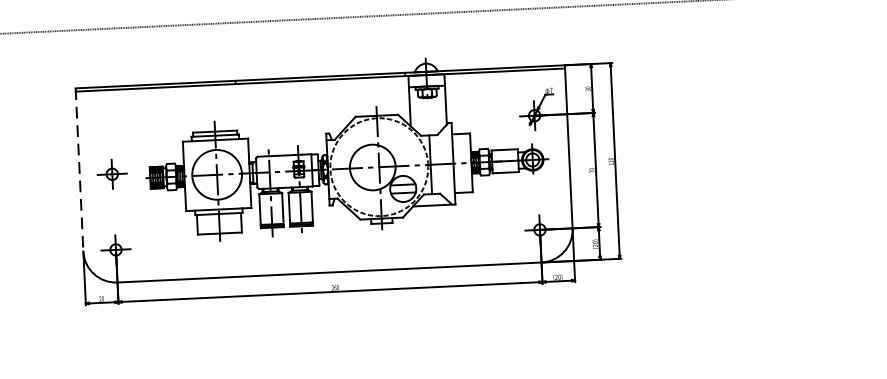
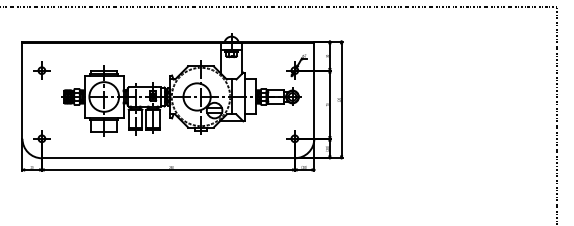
line: (79, 170) -> (22, 90), dashed -> solid
part: (111, 173) -> (41, 70), moved

